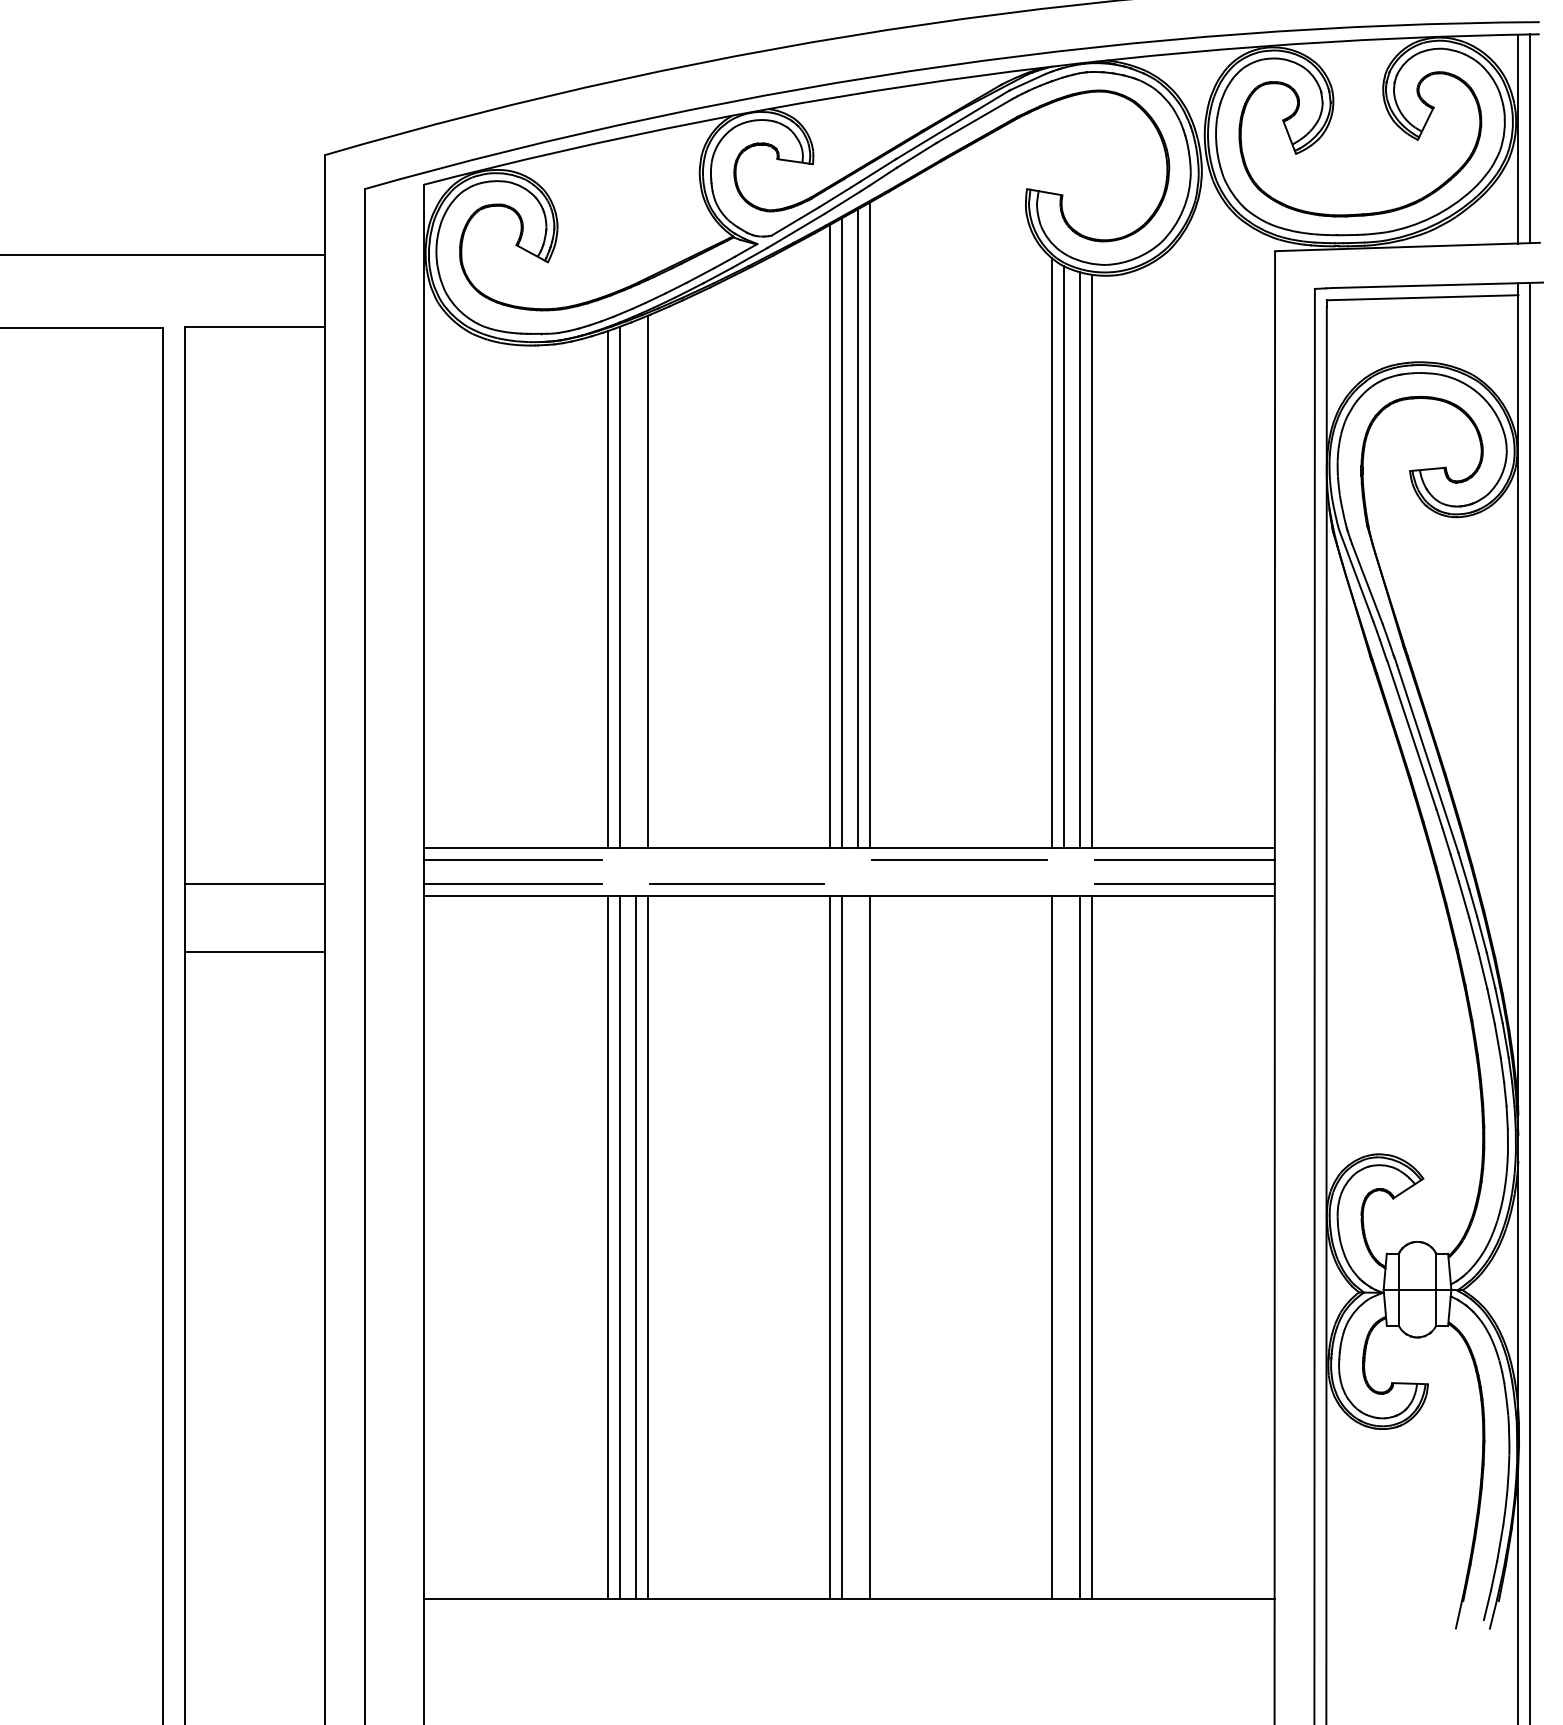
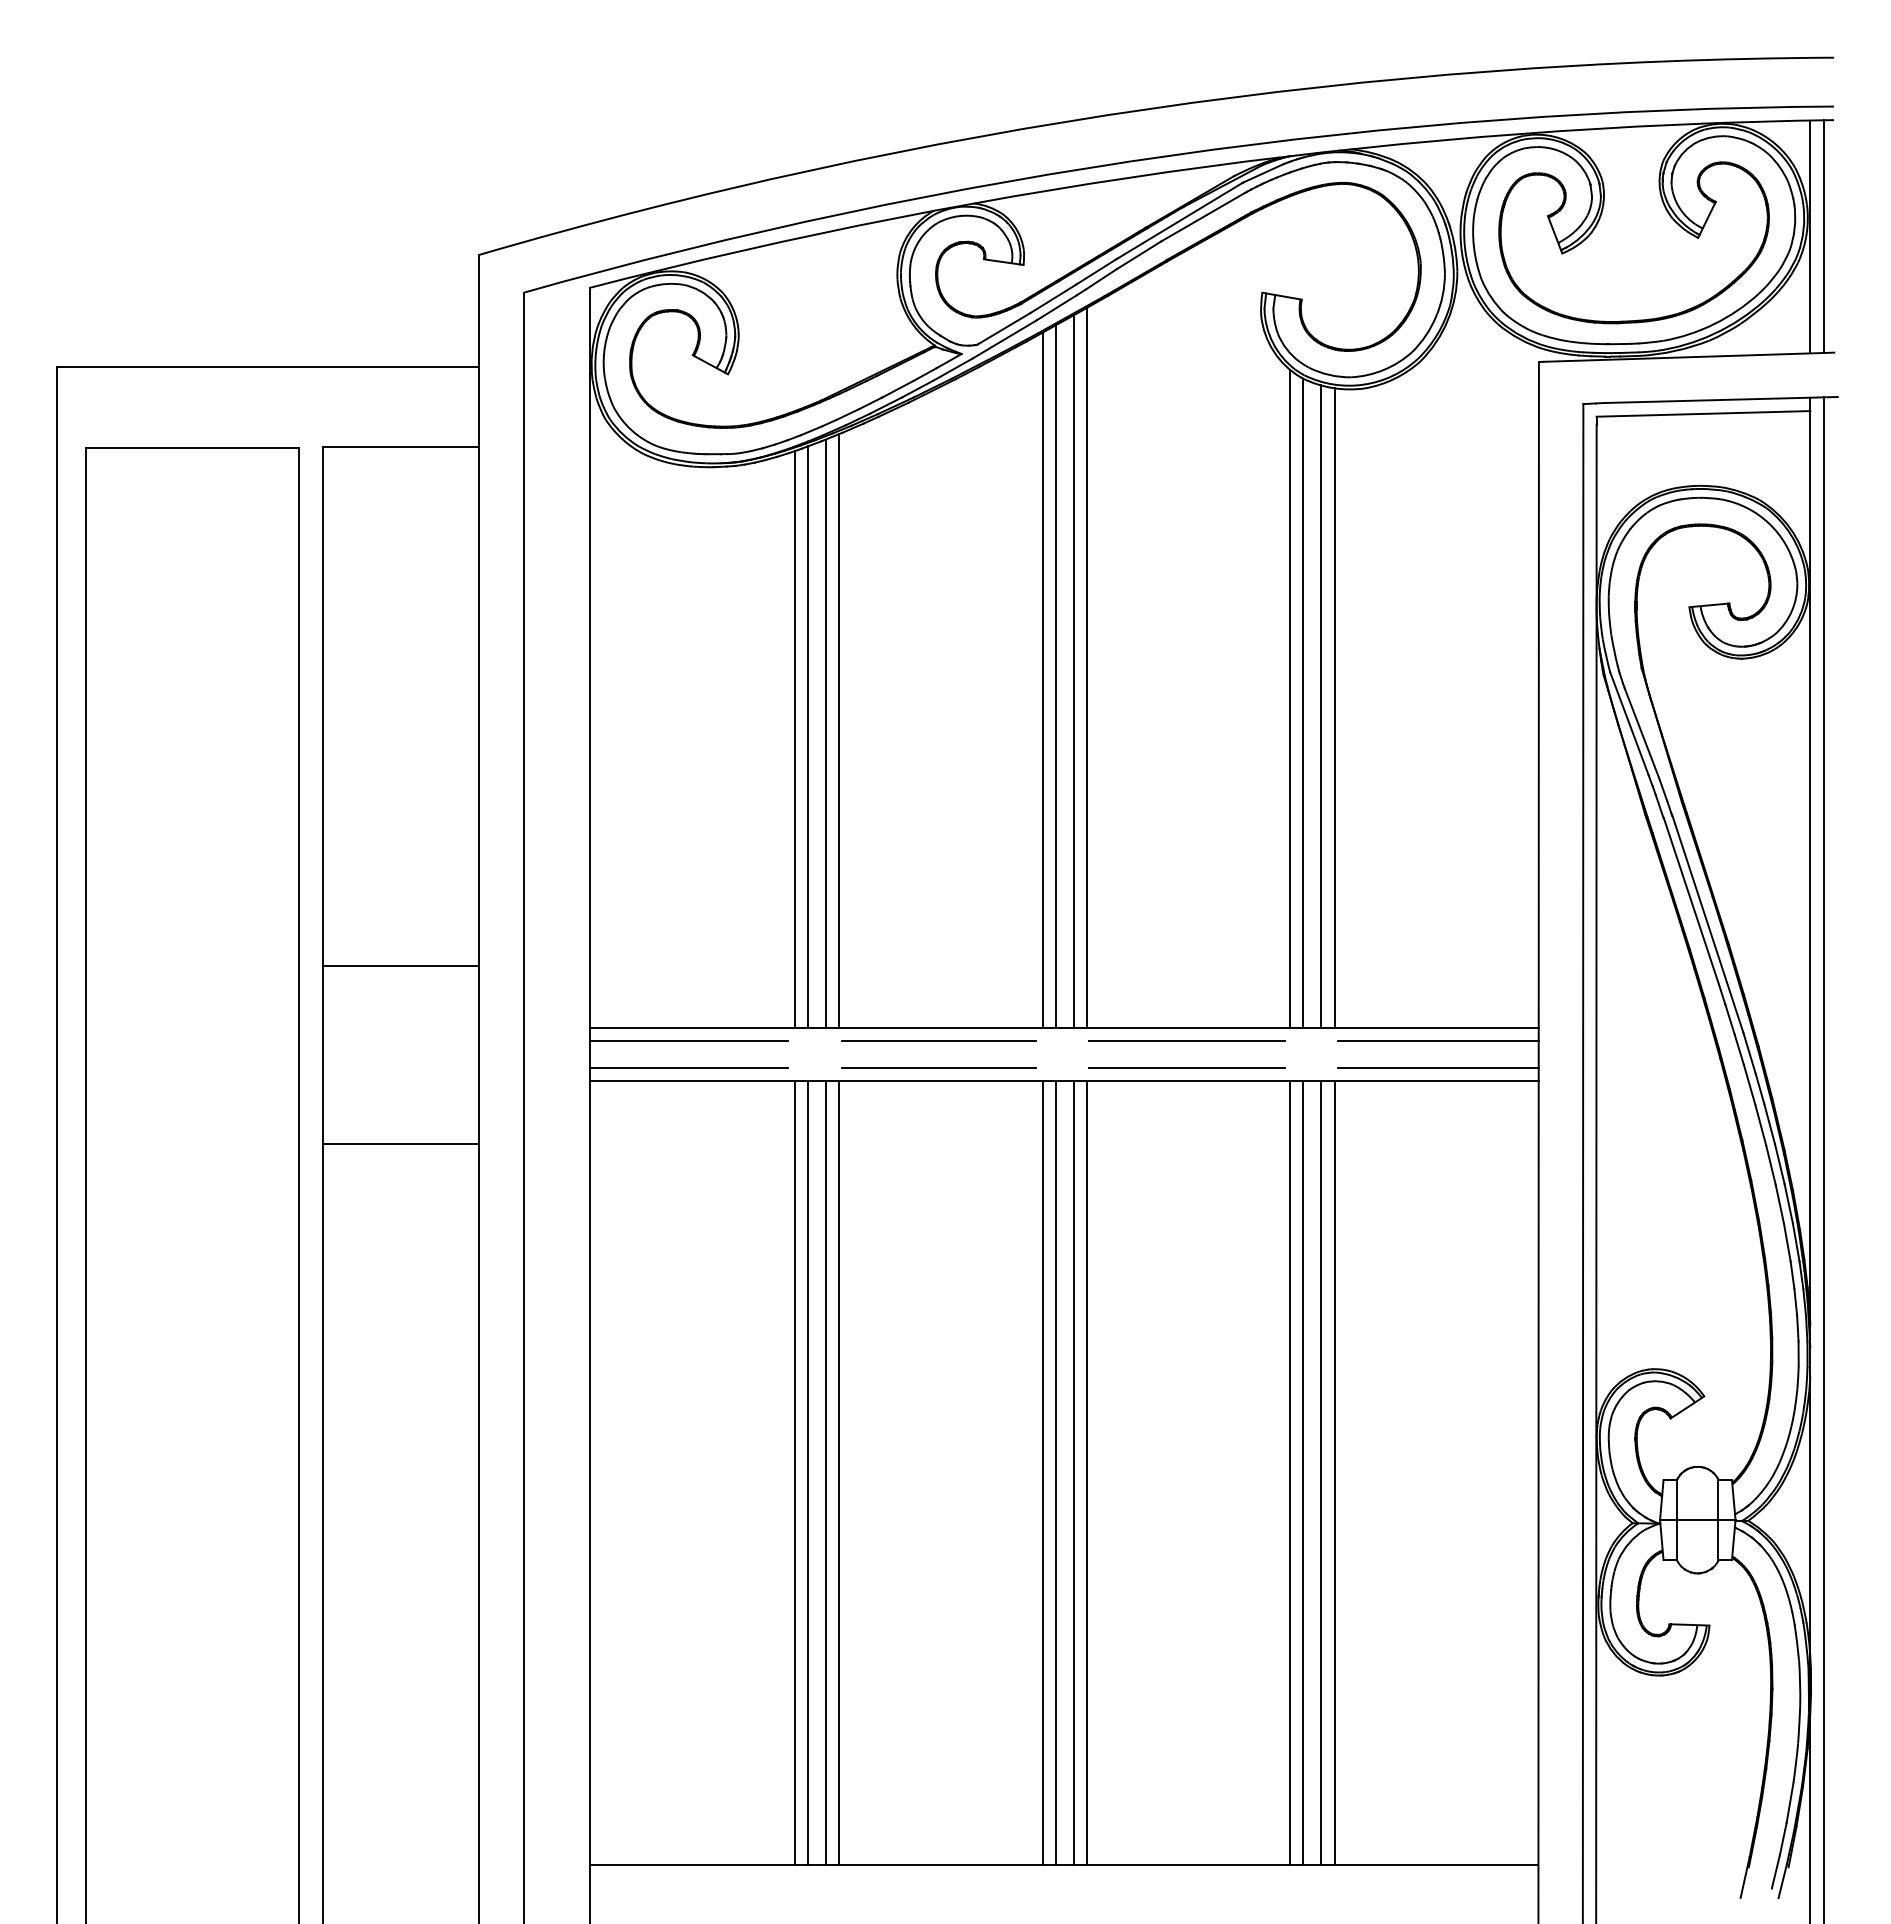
line: (635, 584) -> (825, 733), added
line: (736, 860) -> (938, 1041), added
line: (255, 883) -> (401, 965), moved
line: (959, 883) -> (1186, 1067), added
line: (857, 1247) -> (1073, 1473), added
line: (1063, 1247) -> (1303, 1473), added

